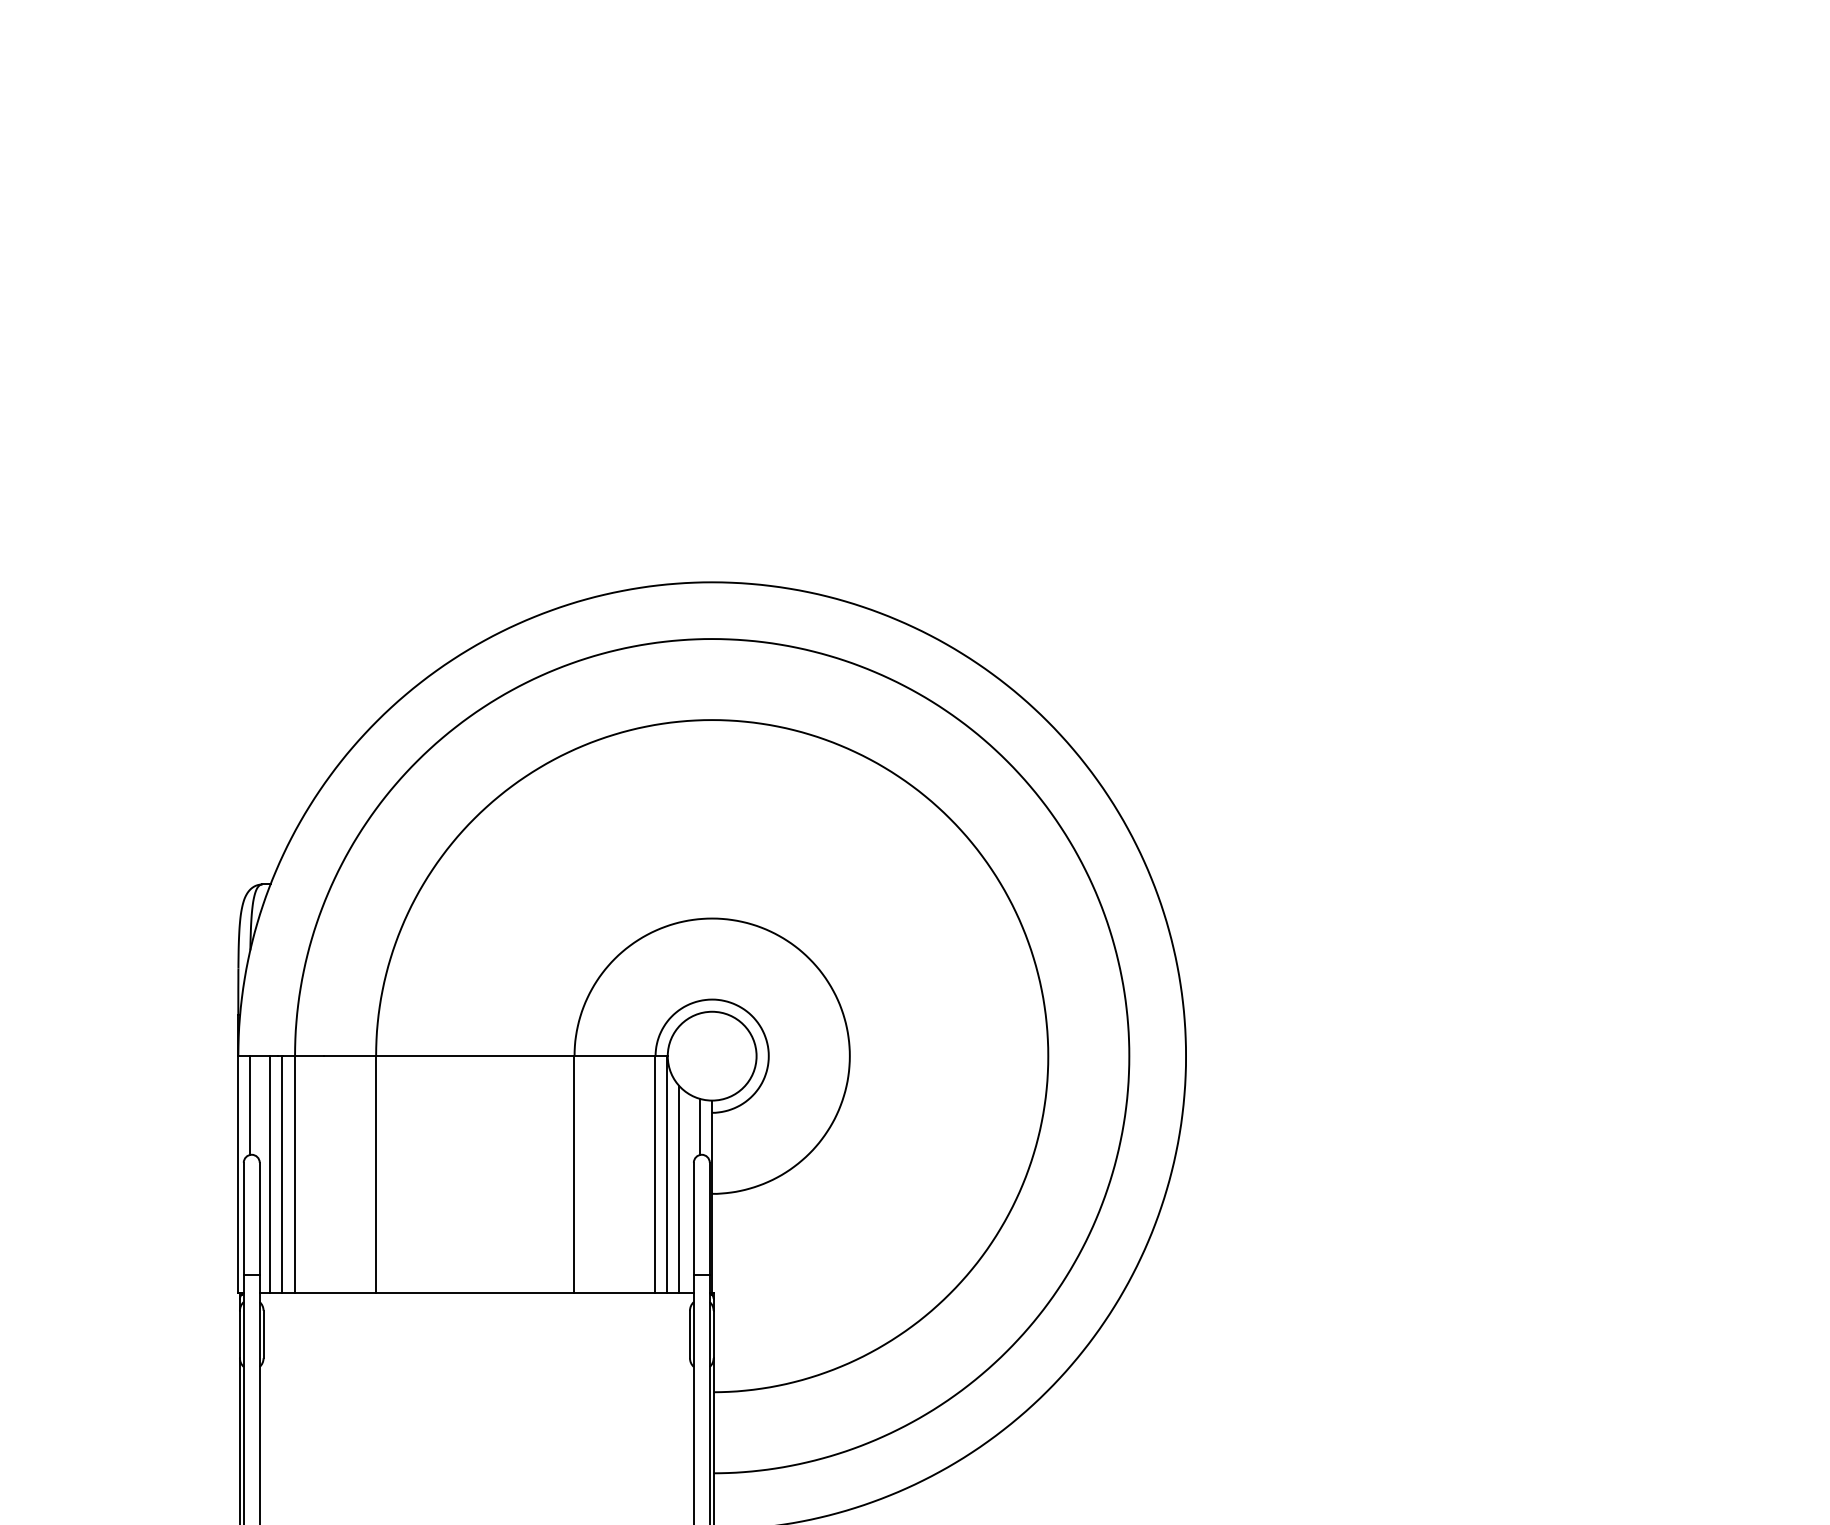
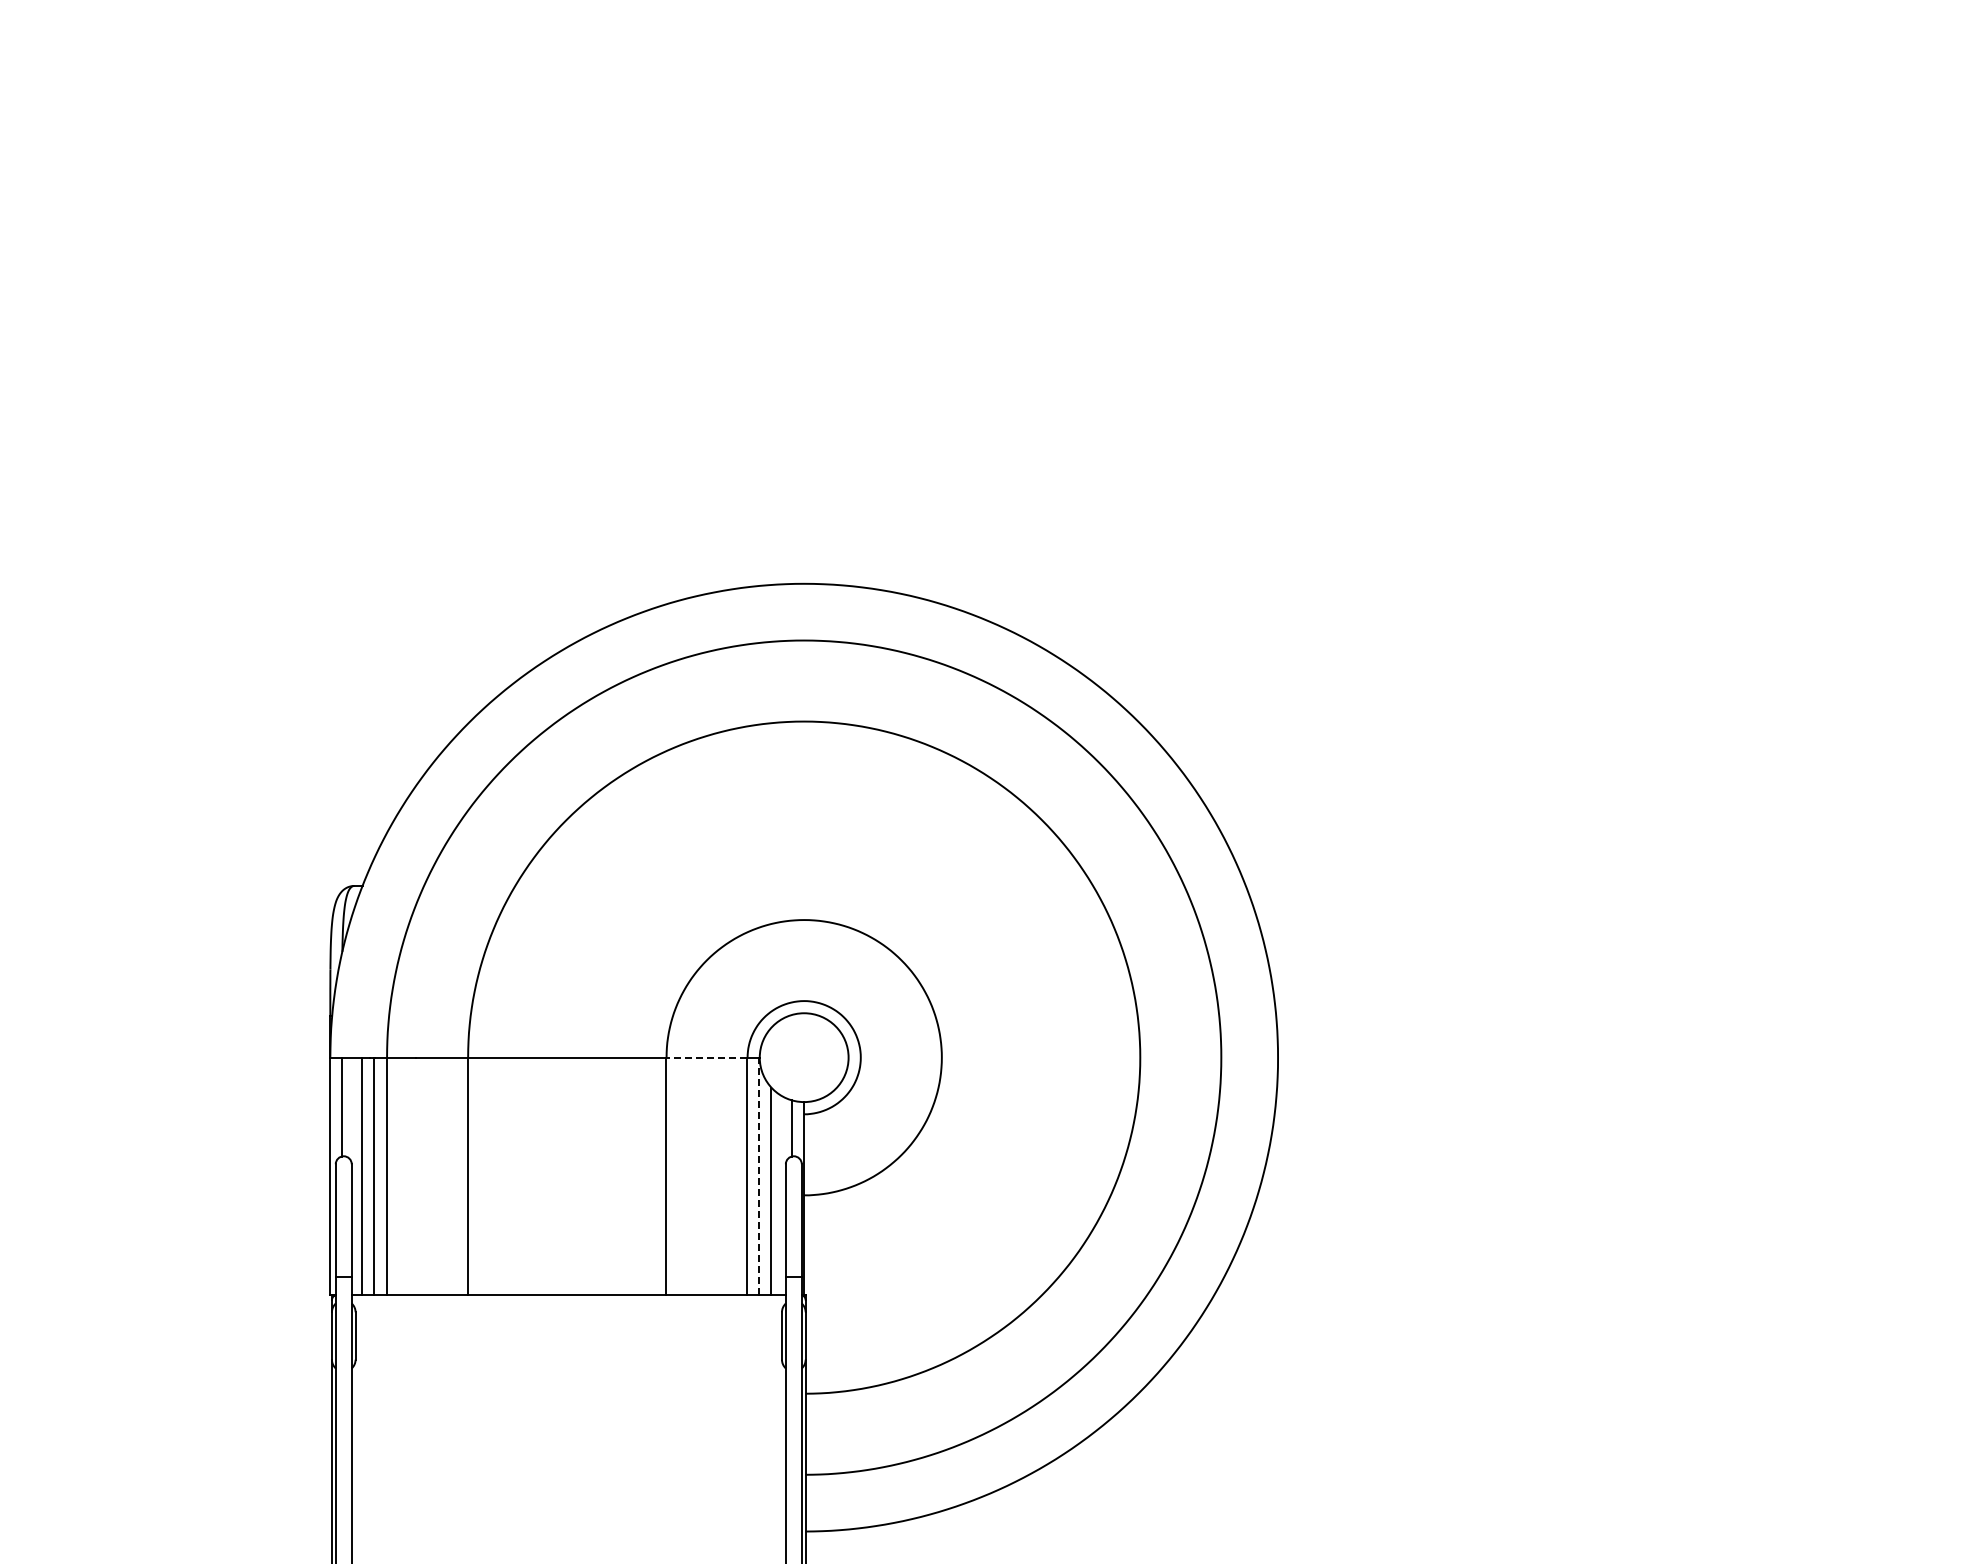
line: (614, 1056) -> (706, 1057), solid -> dashed
line: (667, 1174) -> (759, 1175), solid -> dashed

